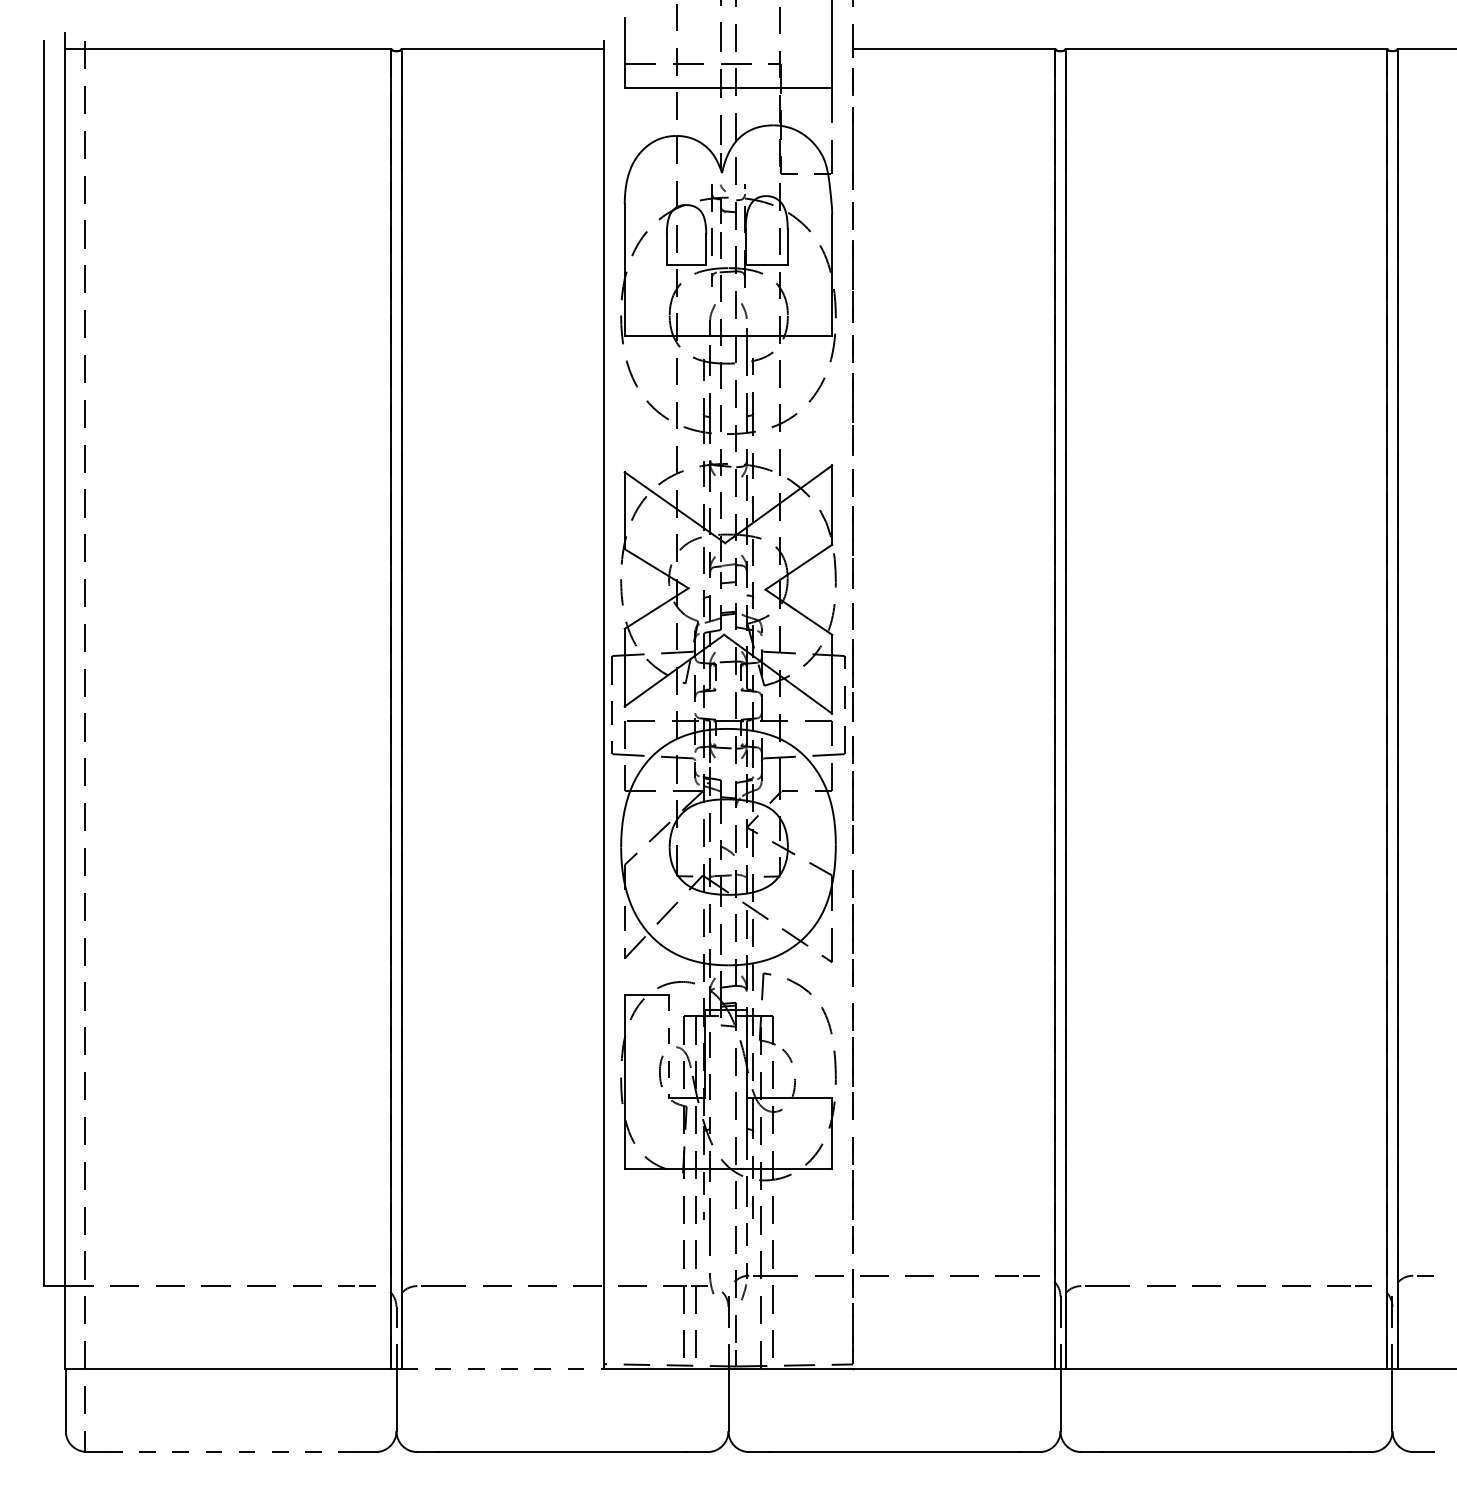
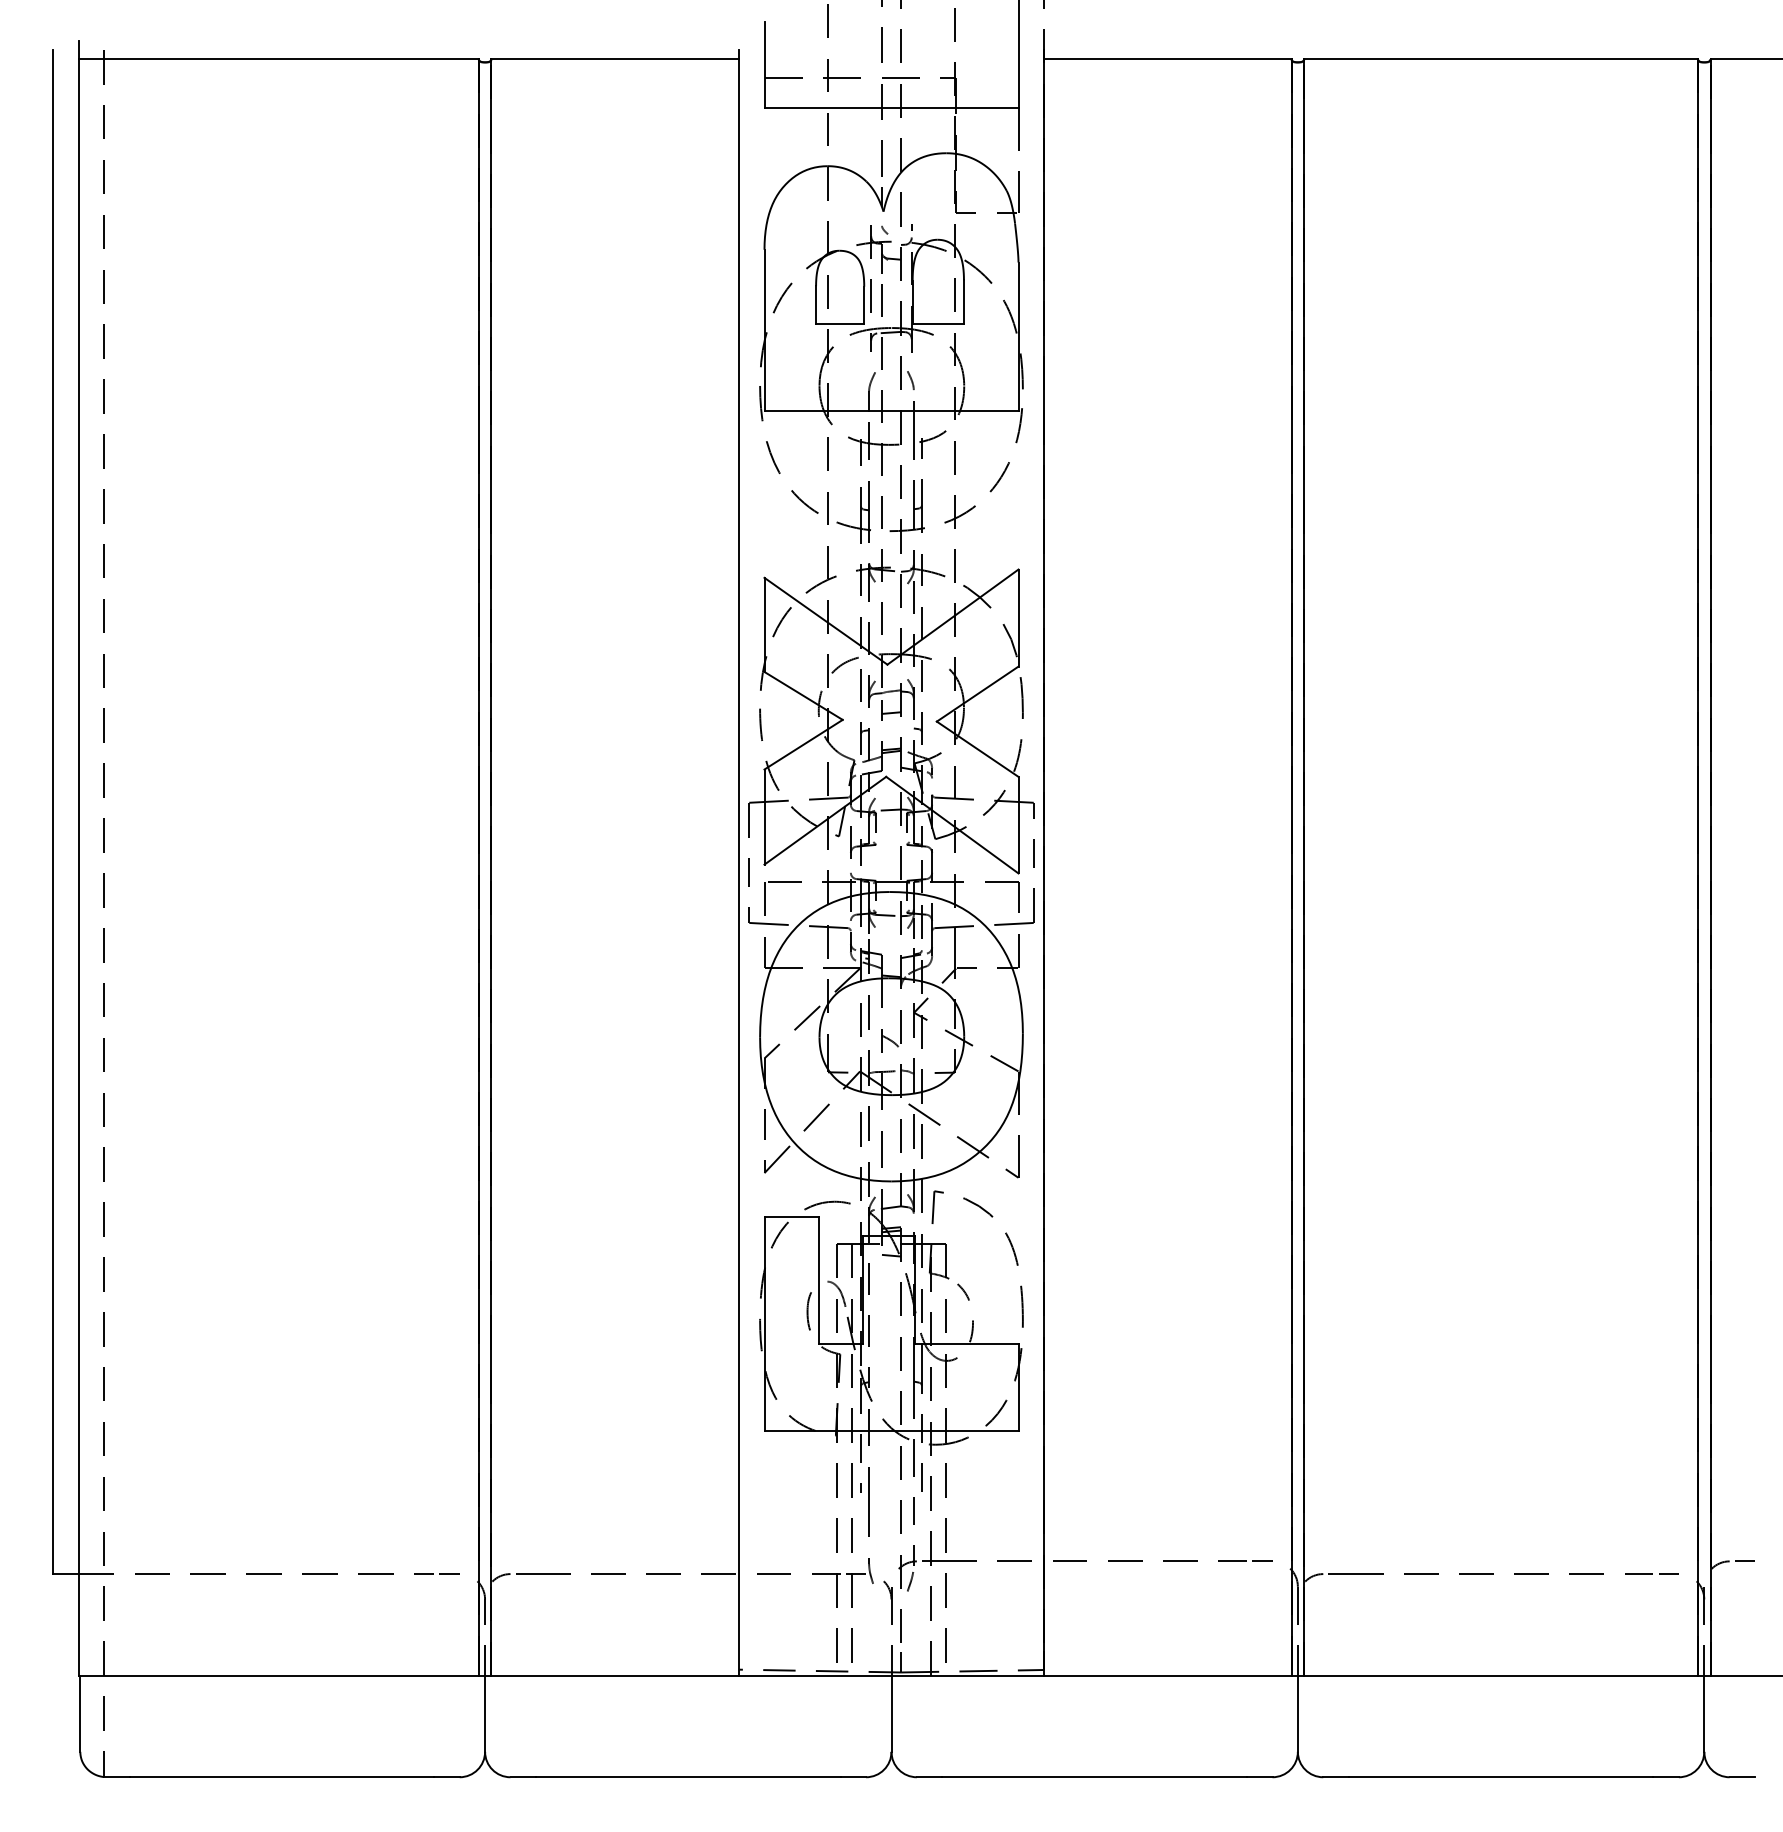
line: (852, 705) -> (1043, 863), dashed -> solid
line: (669, 1046) -> (819, 1280), dashed -> solid
line: (503, 1369) -> (616, 1676), dashed -> solid
line: (231, 1452) -> (283, 1777), dashed -> solid

